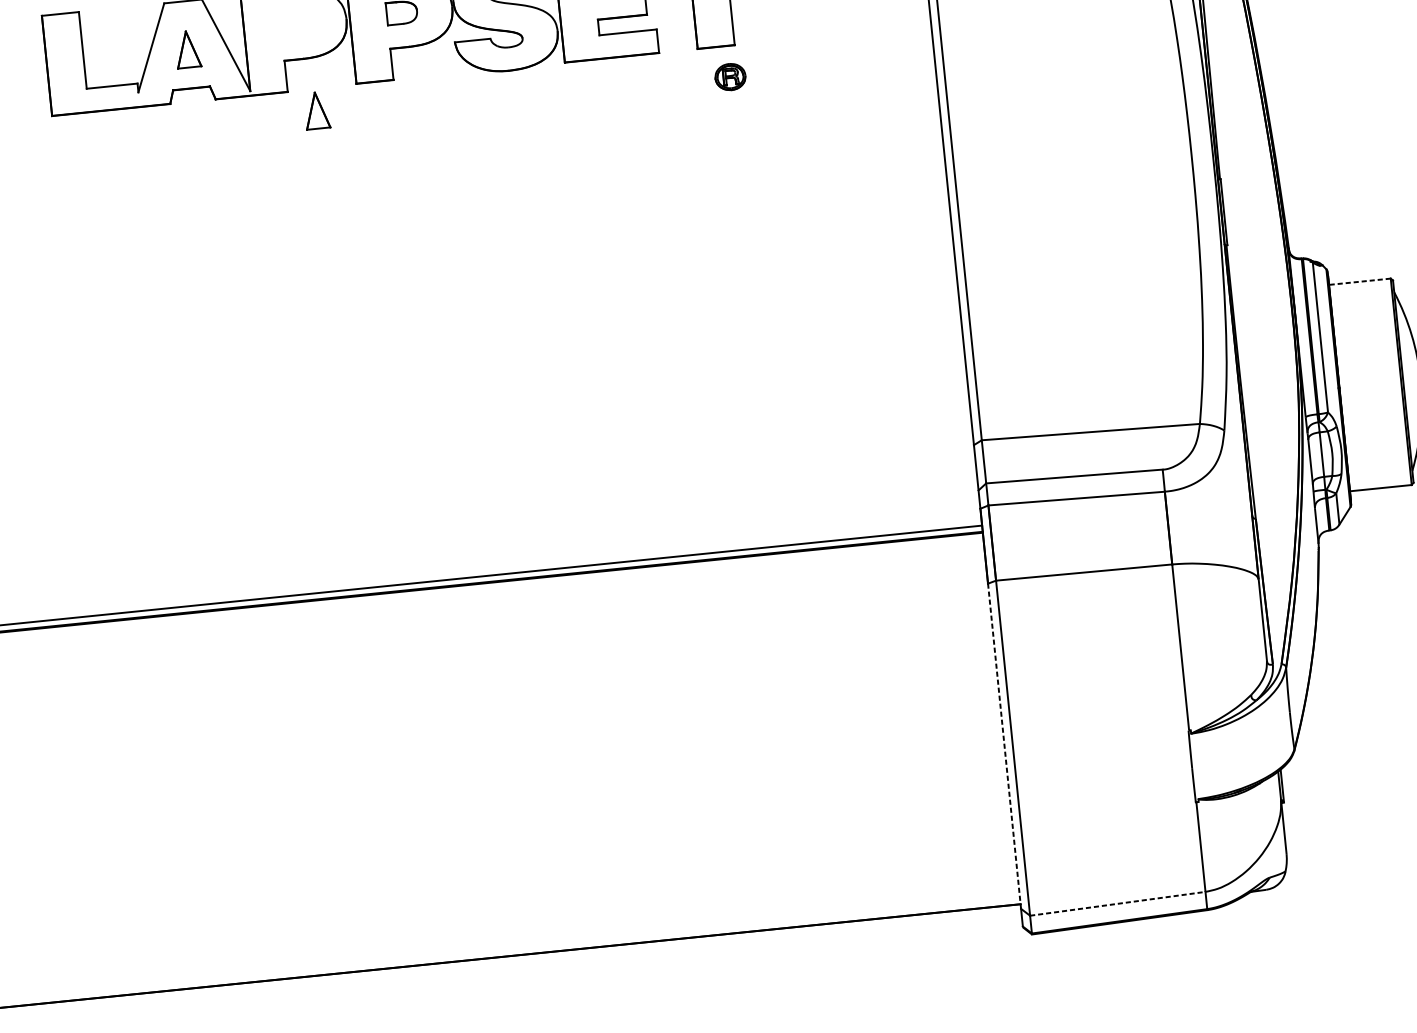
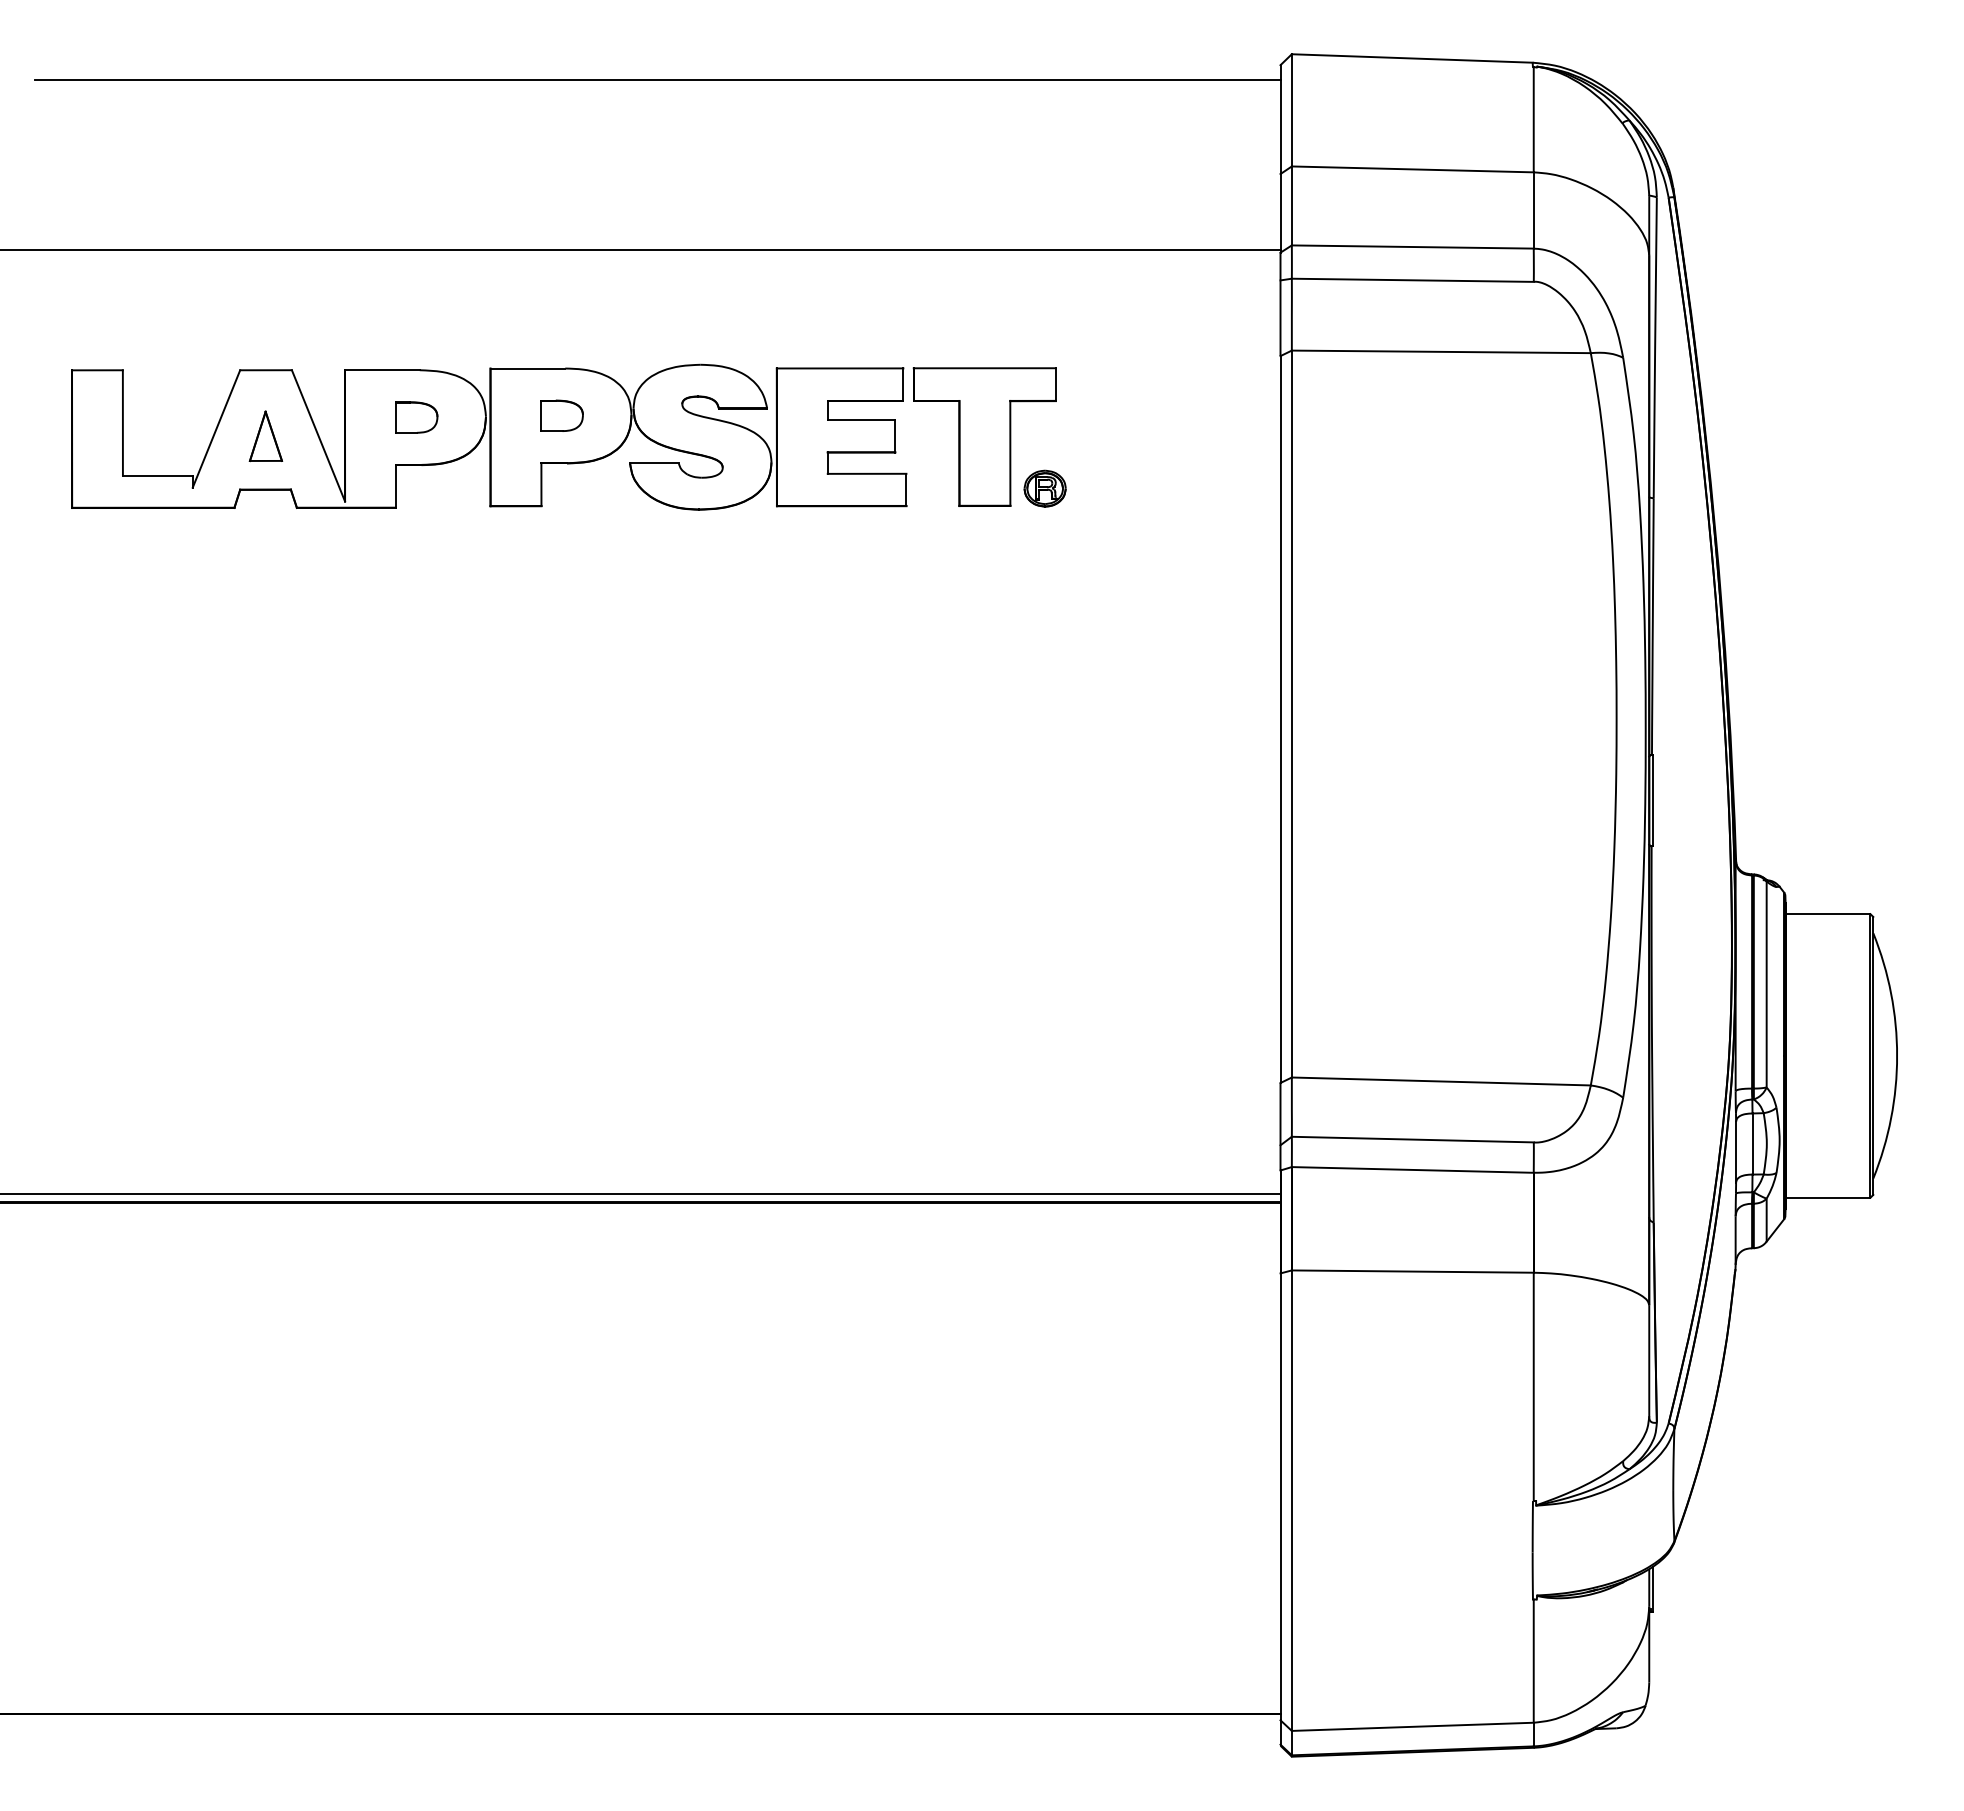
part: (296, 24) -> (416, 417), added
part: (729, 76) -> (1044, 488), moved
part: (316, 110) -> (432, 537), removed
line: (1359, 282) -> (1827, 914), dashed -> solid
line: (1004, 746) -> (1280, 1496), dashed -> solid
line: (1118, 903) -> (1413, 1726), dashed -> solid

